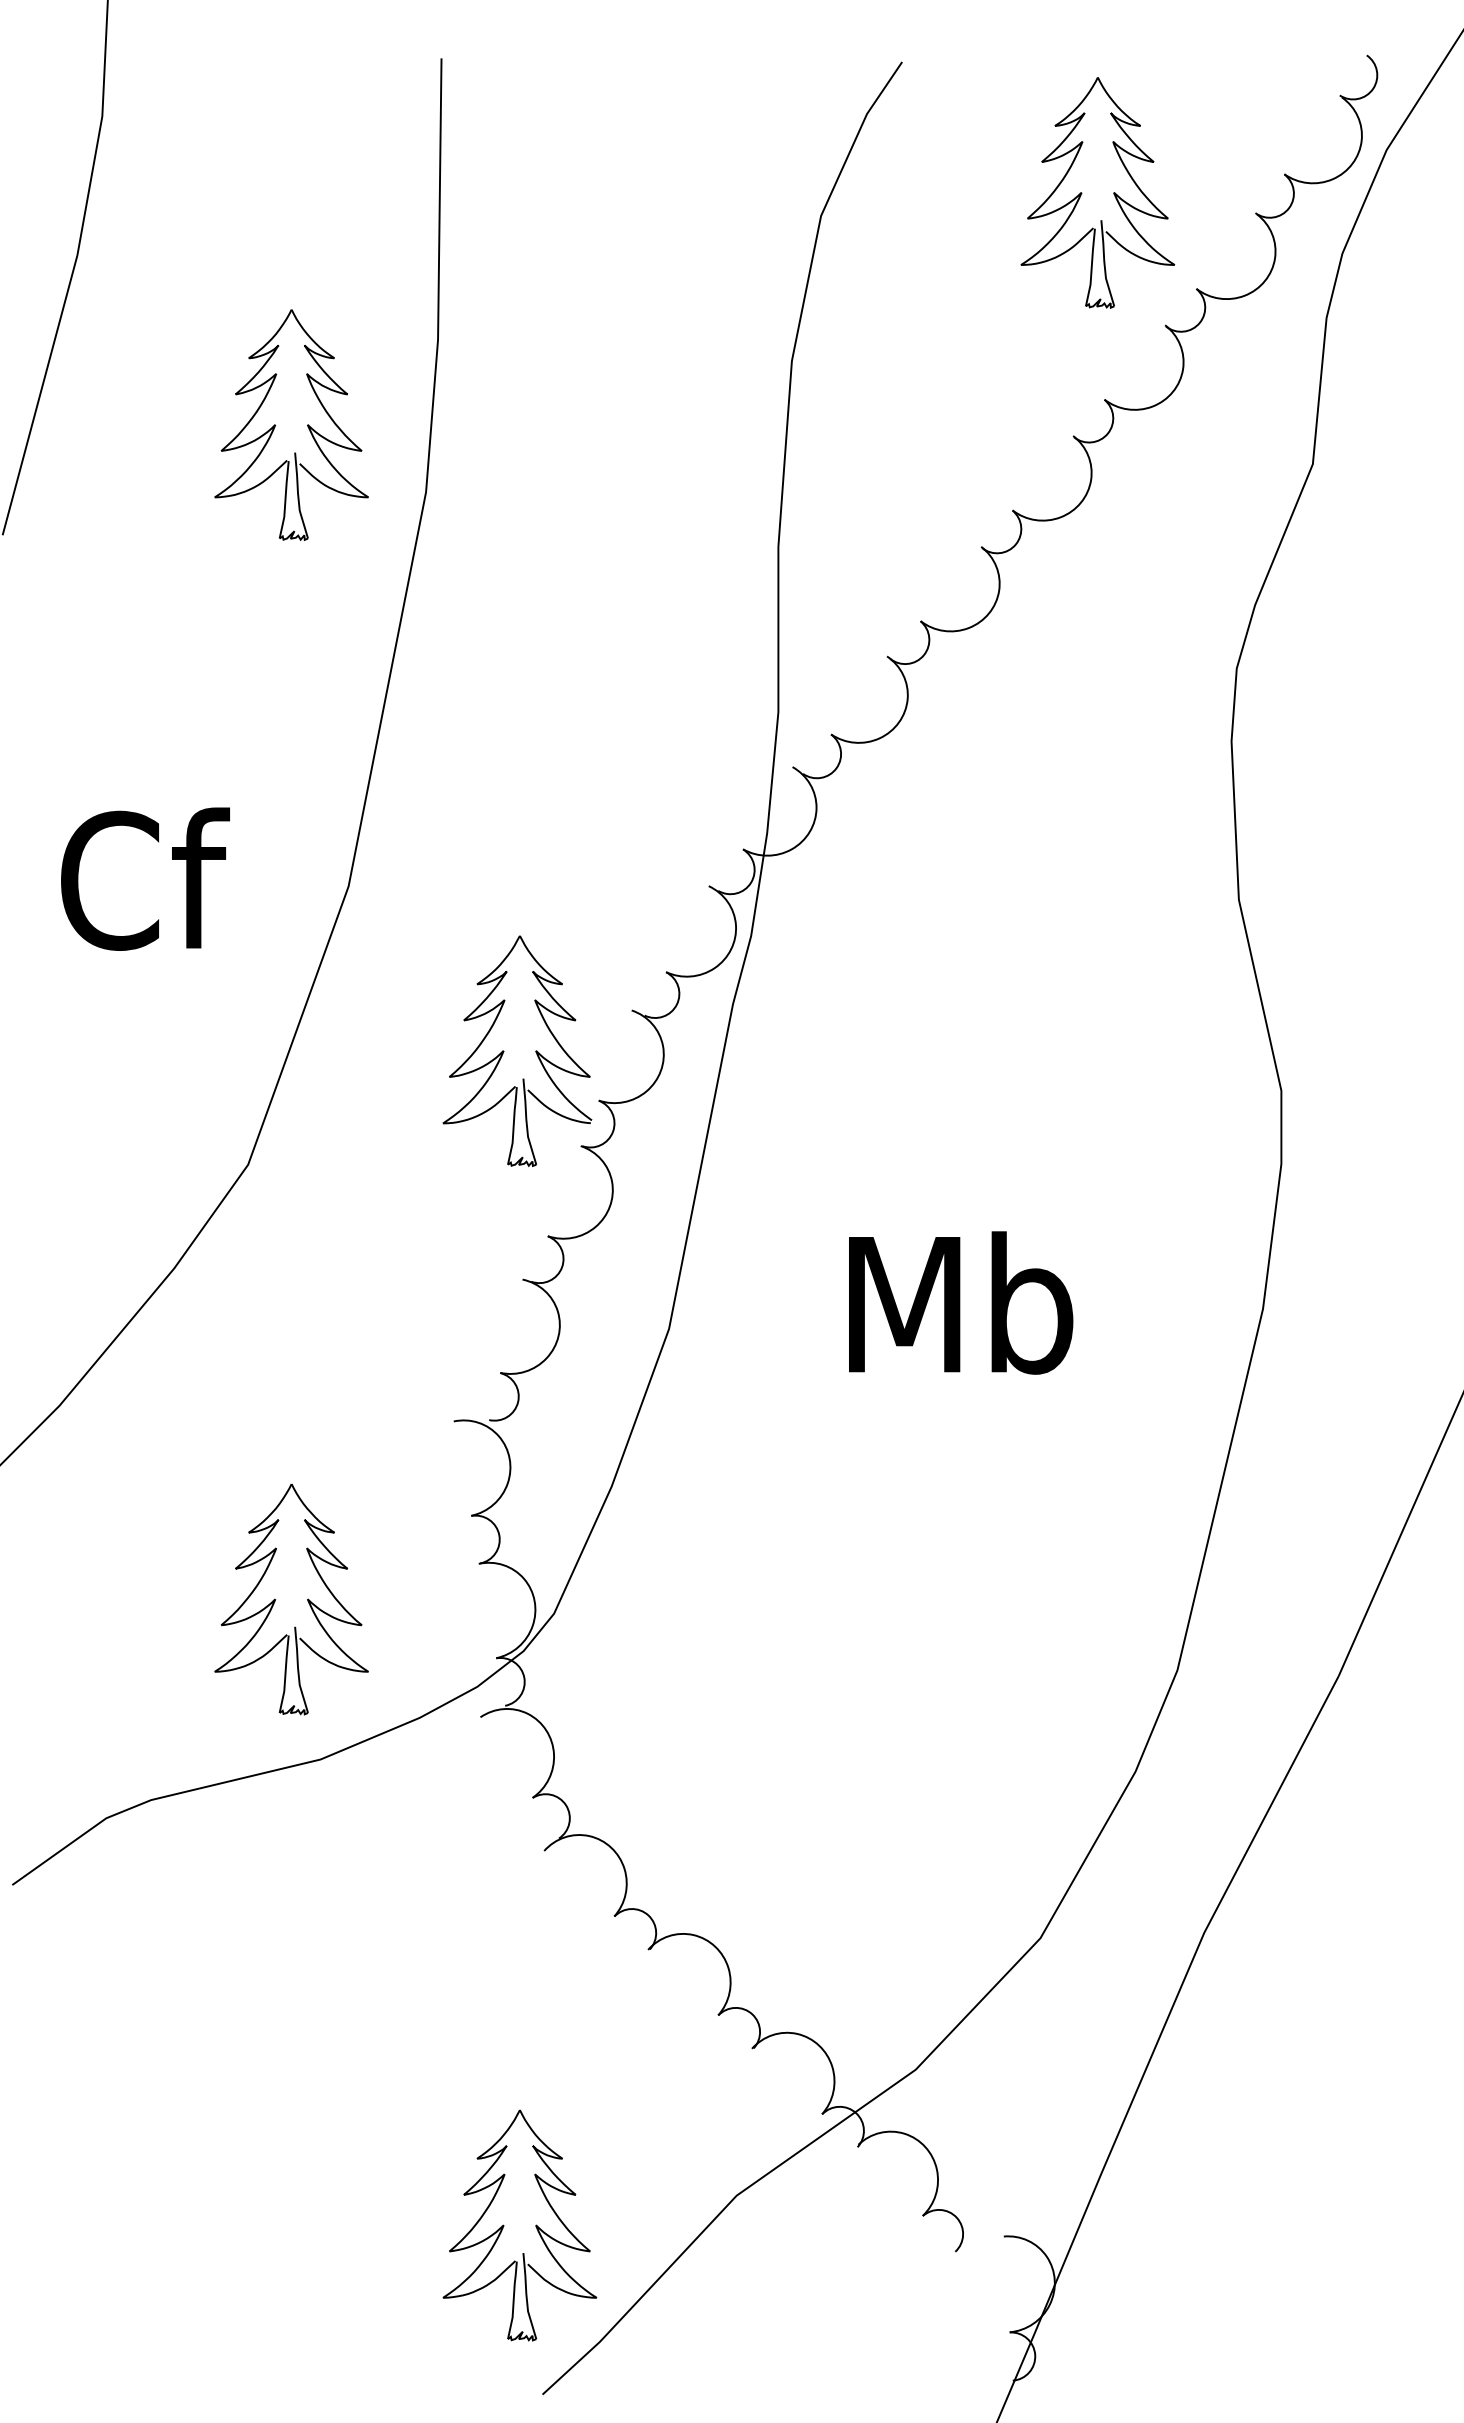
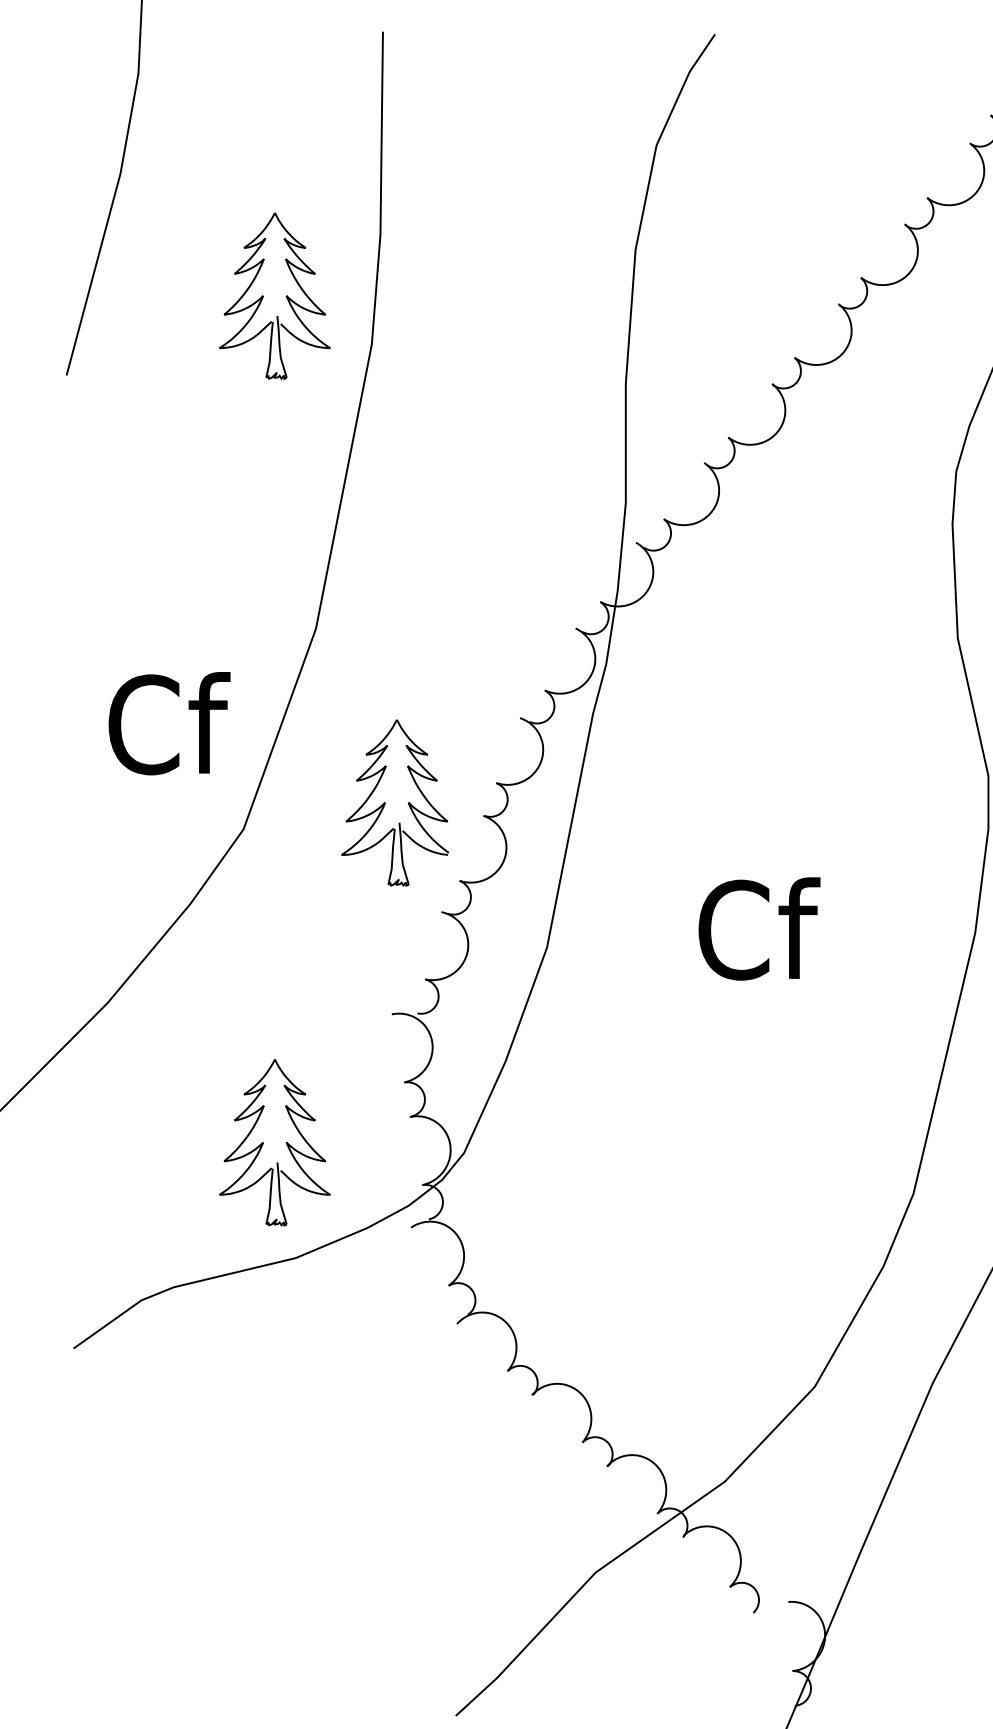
part: (1082, 192) -> (845, 128), removed
text: (145, 878) -> (169, 723), moved
part: (504, 1051) -> (385, 803), moved
text: (961, 1302) -> (757, 928), Mb -> Cf
part: (504, 2225) -> (428, 1594), removed

